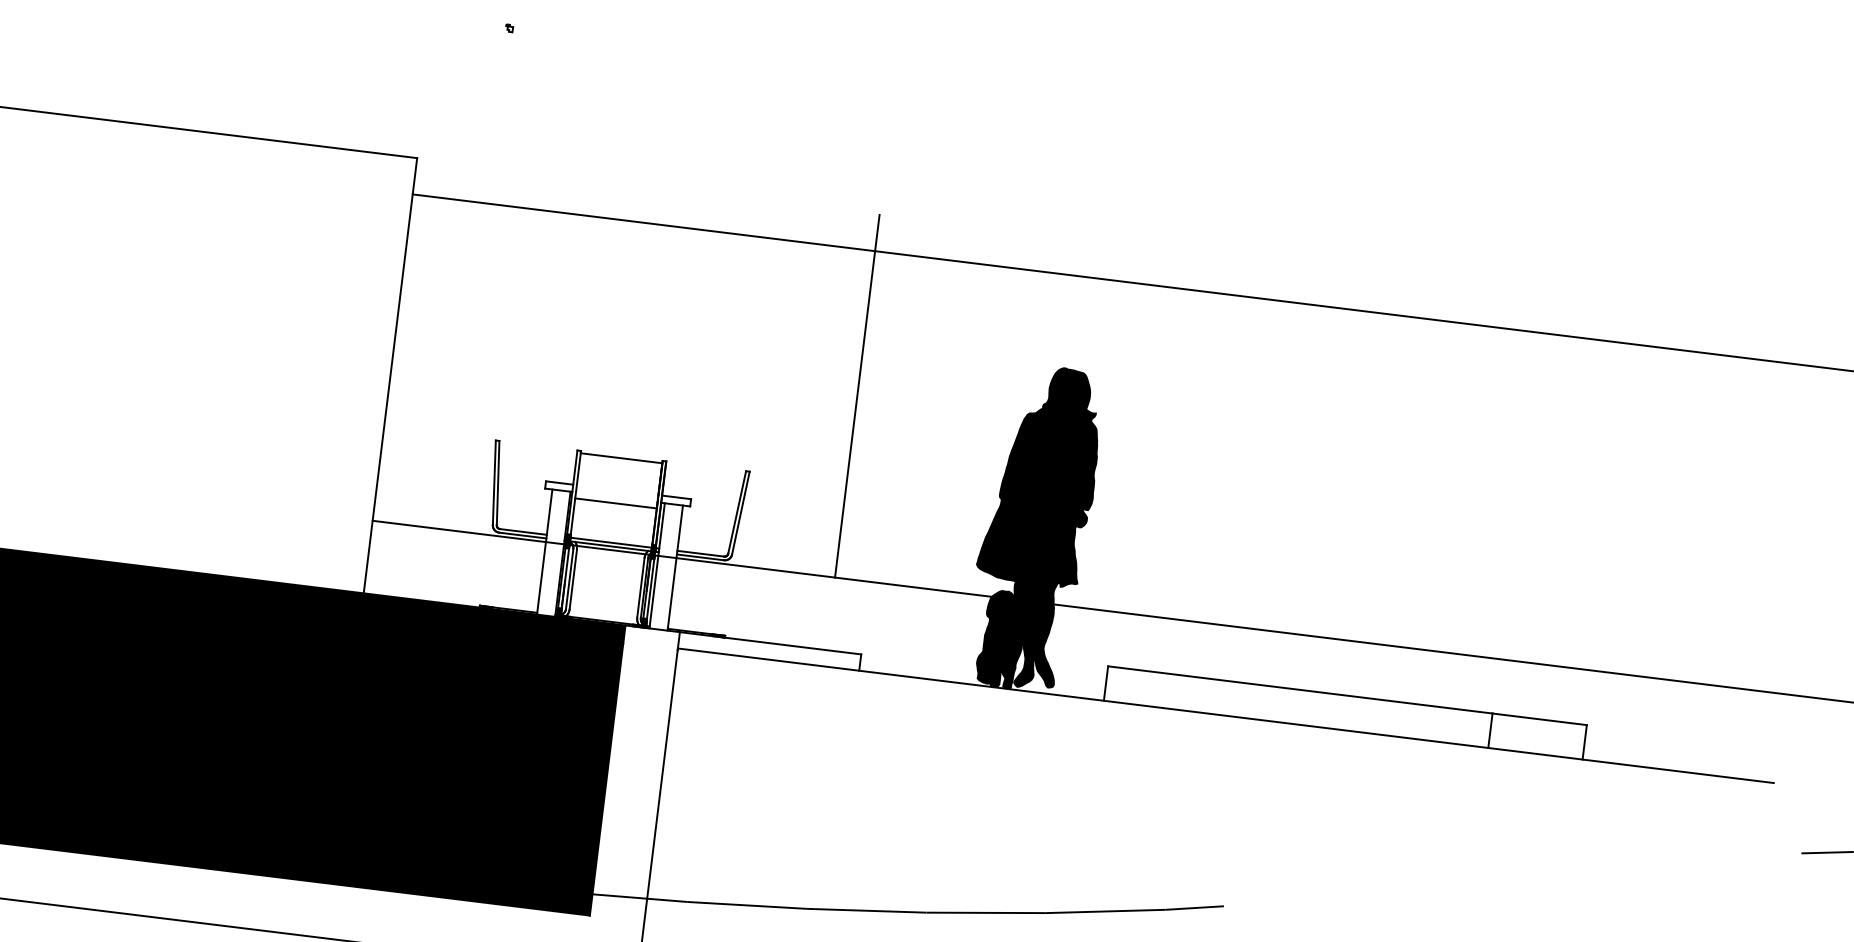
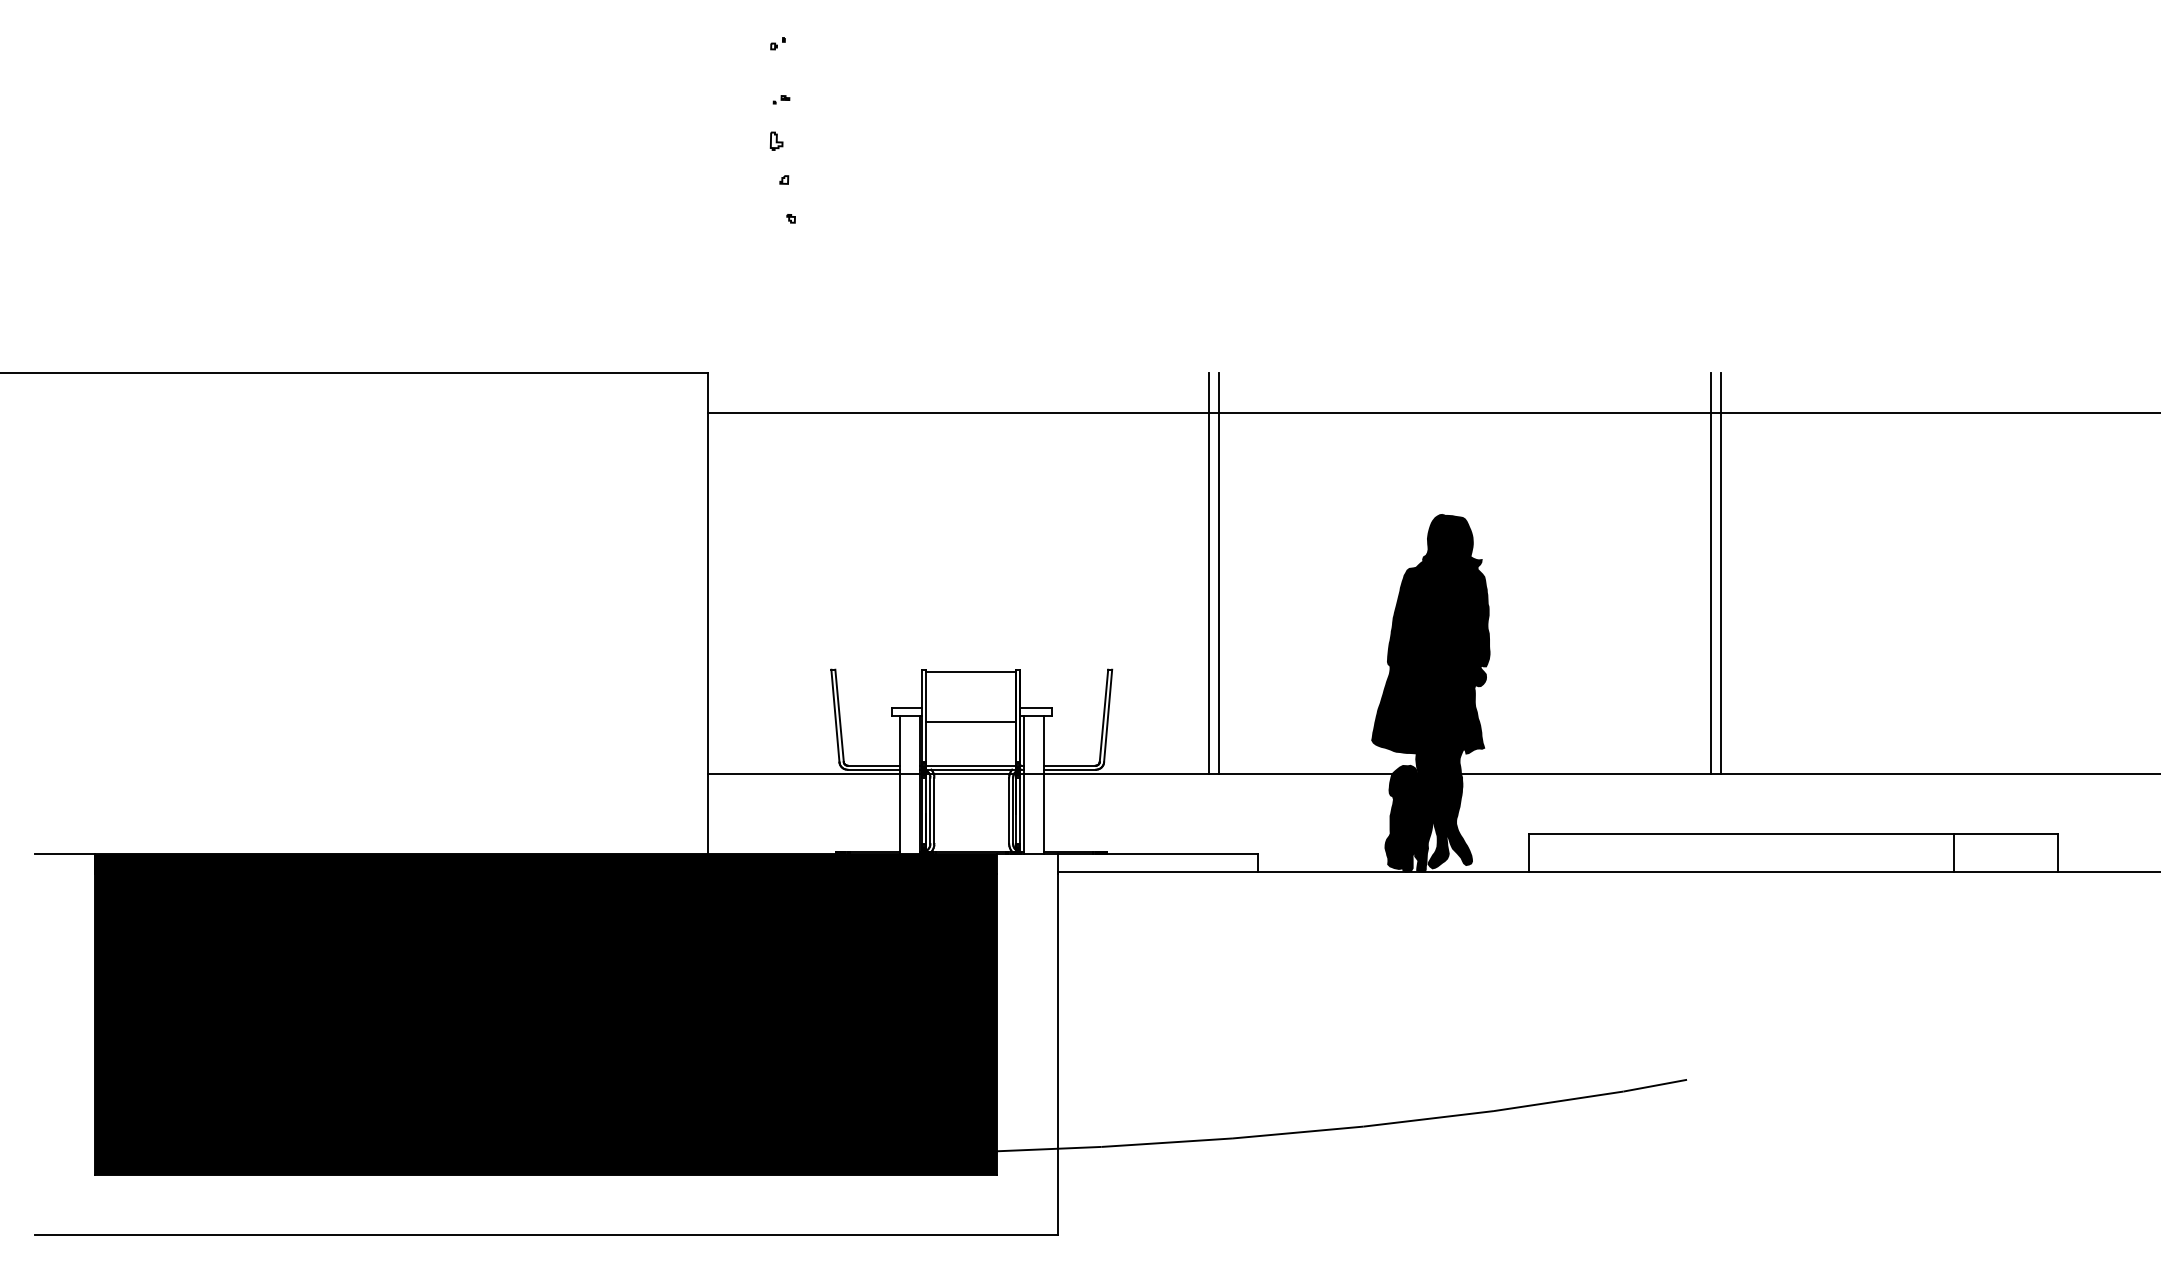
line: (848, 394) -> (1209, 572), added
line: (1301, 450) -> (1710, 572), added
line: (1310, 451) -> (1720, 572), added

